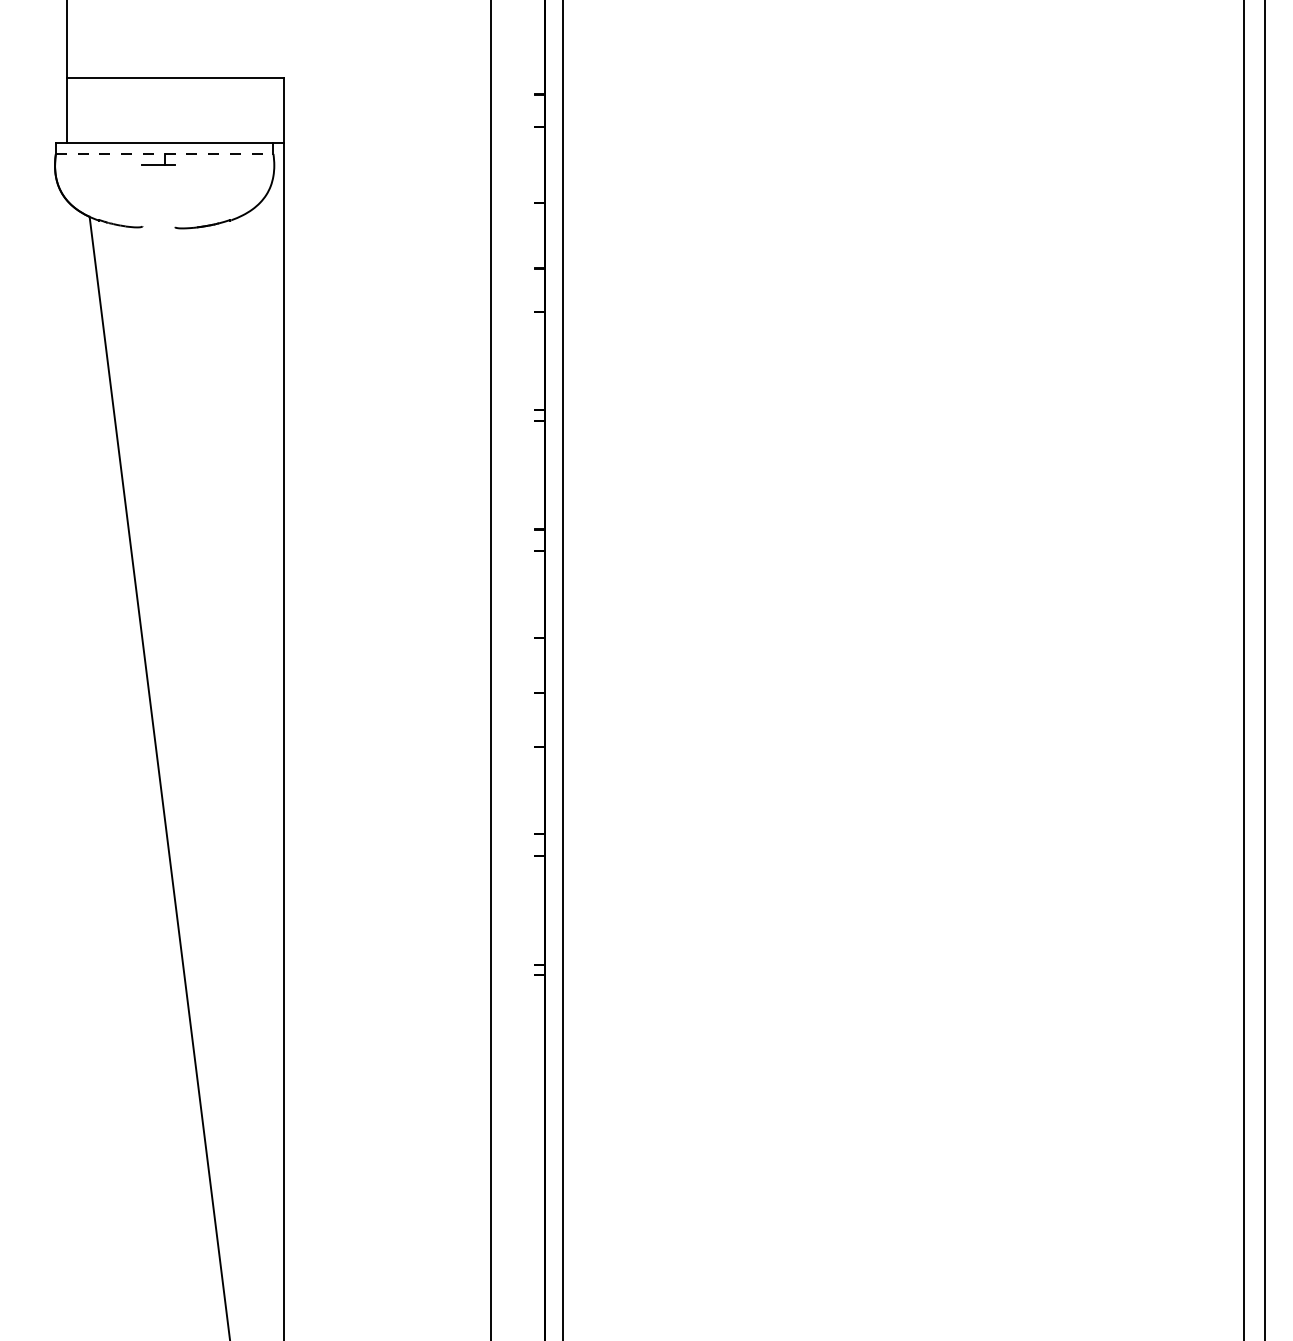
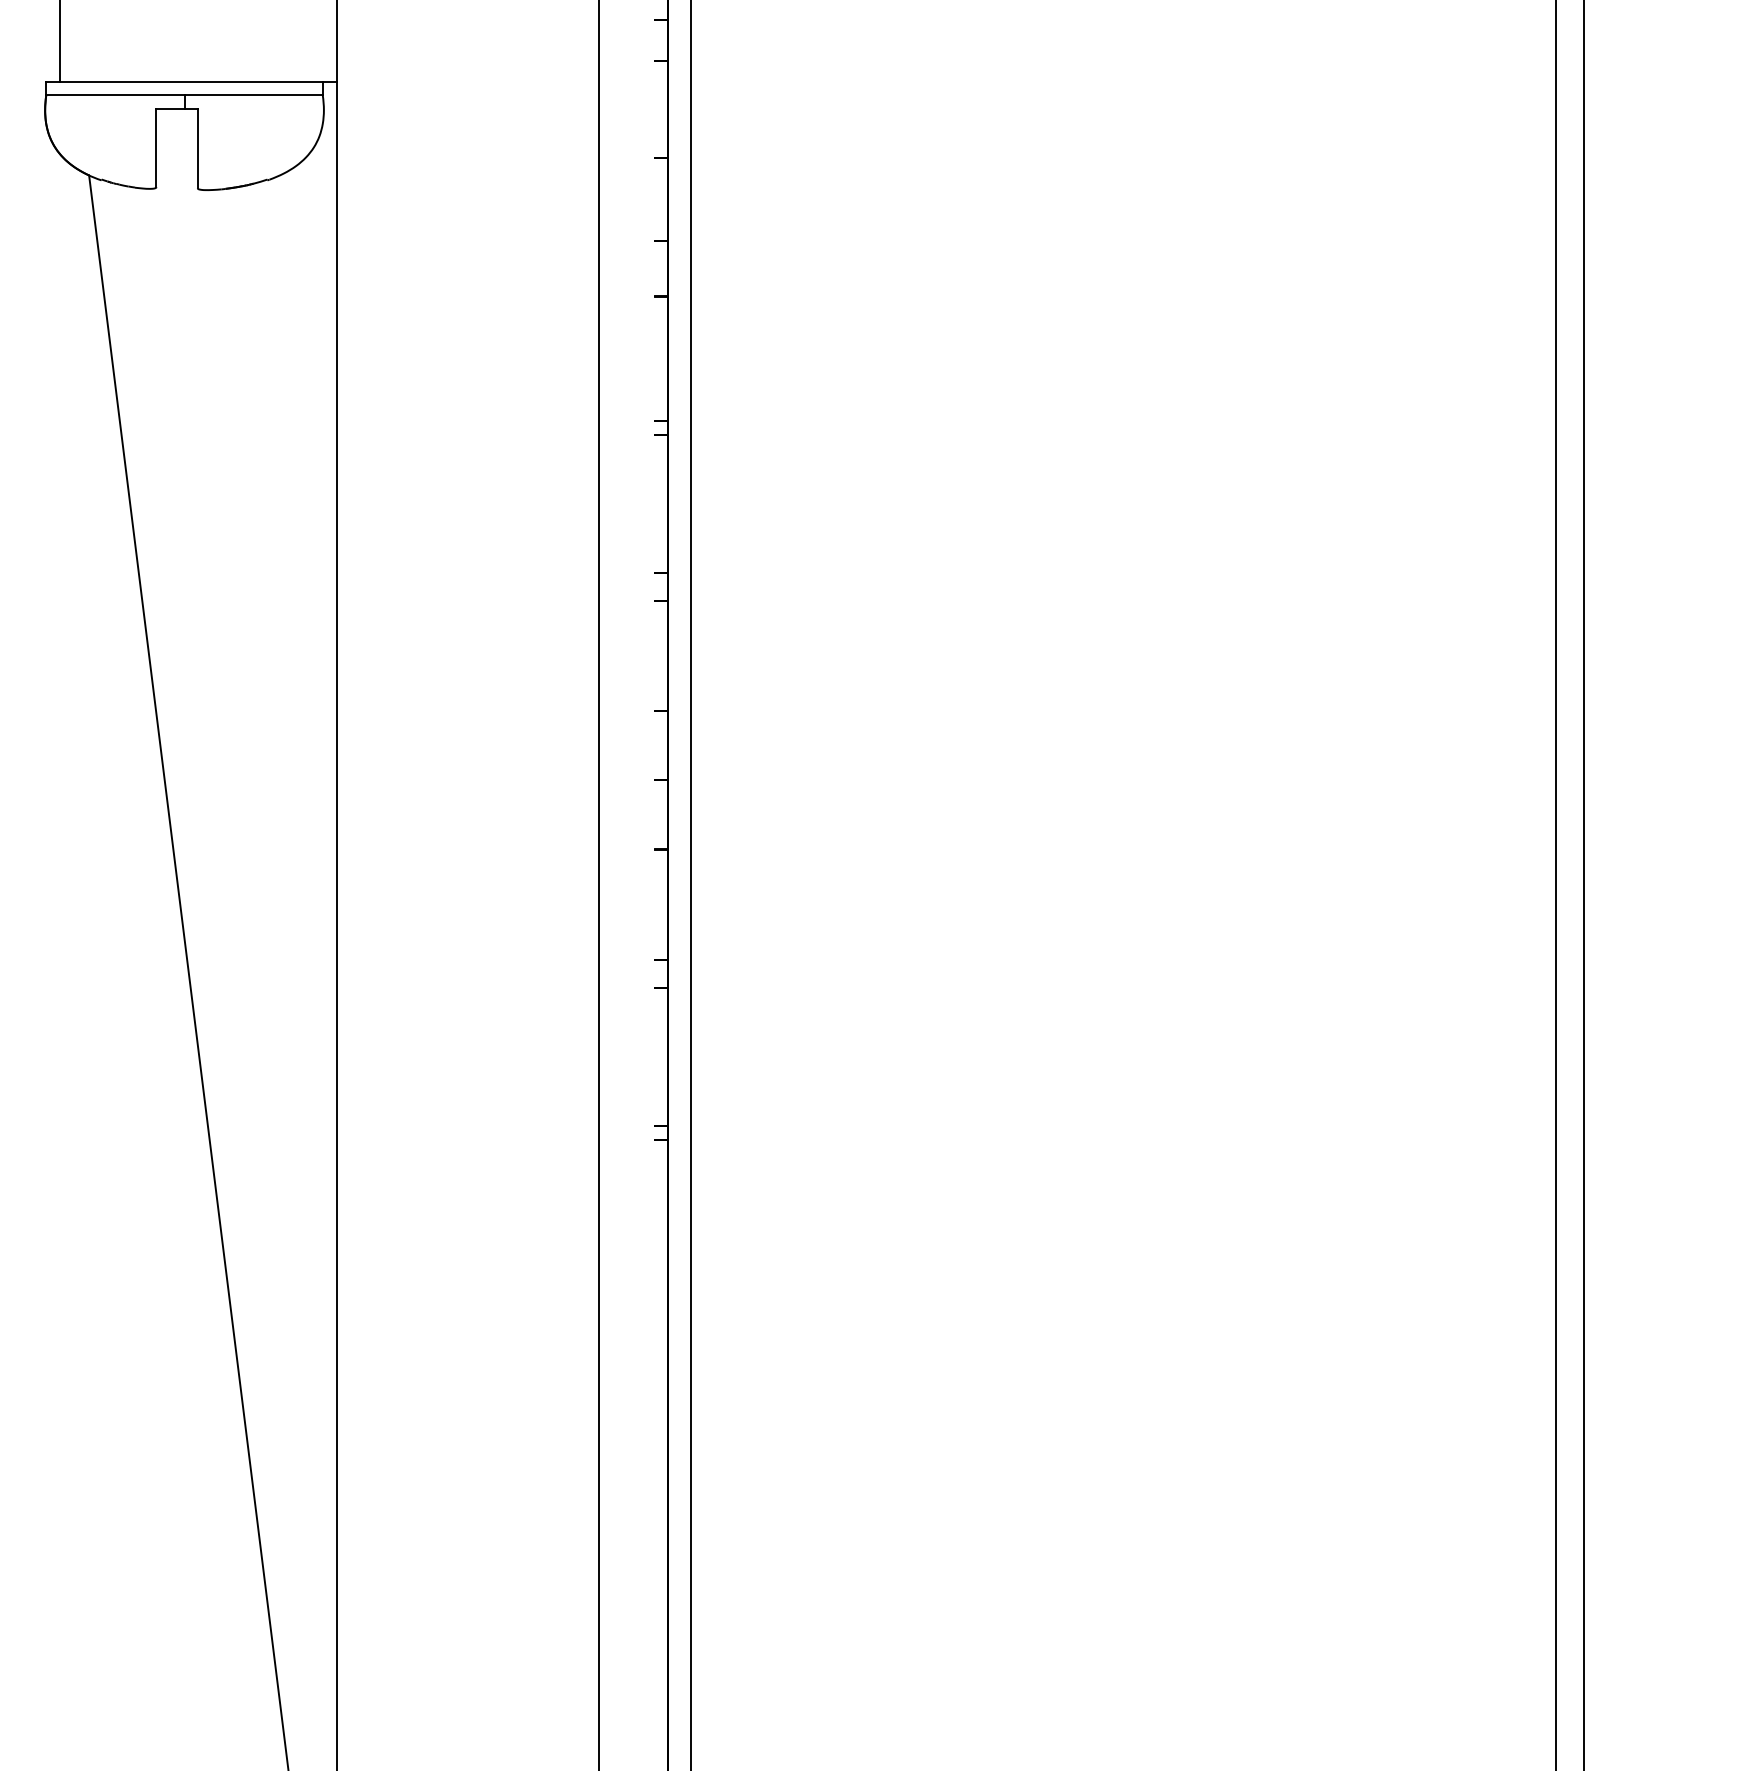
line: (165, 153) -> (185, 95), dashed -> solid
line: (142, 195) -> (156, 148), added
line: (174, 195) -> (197, 148), added

